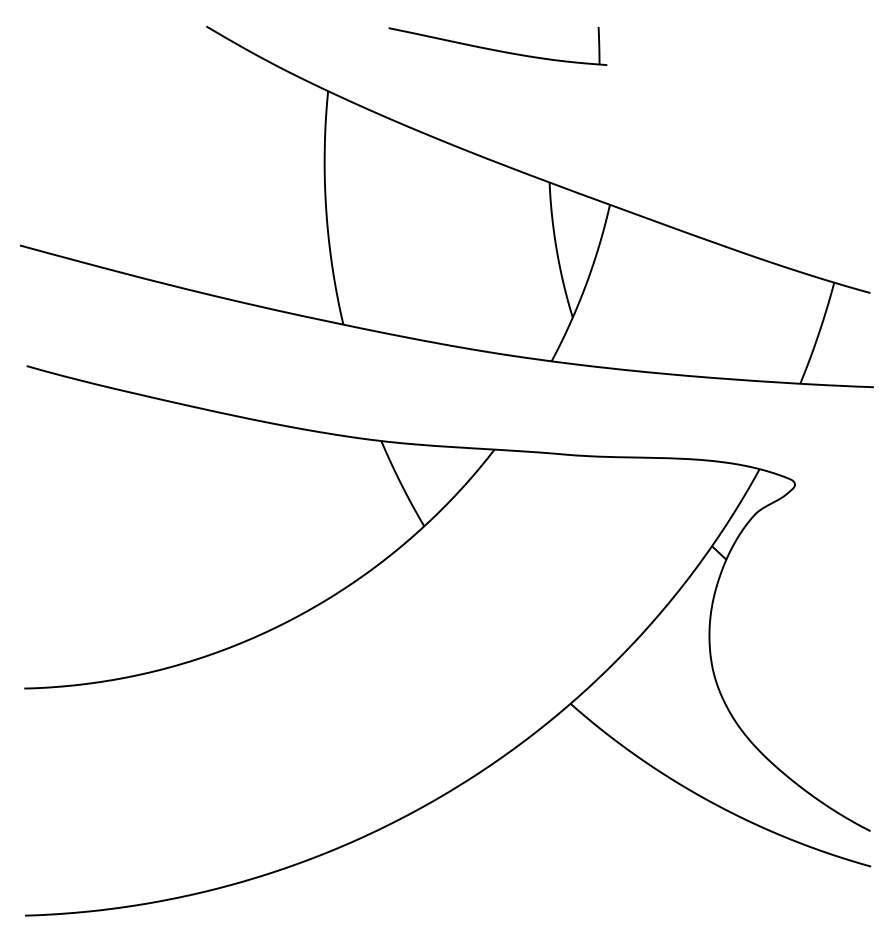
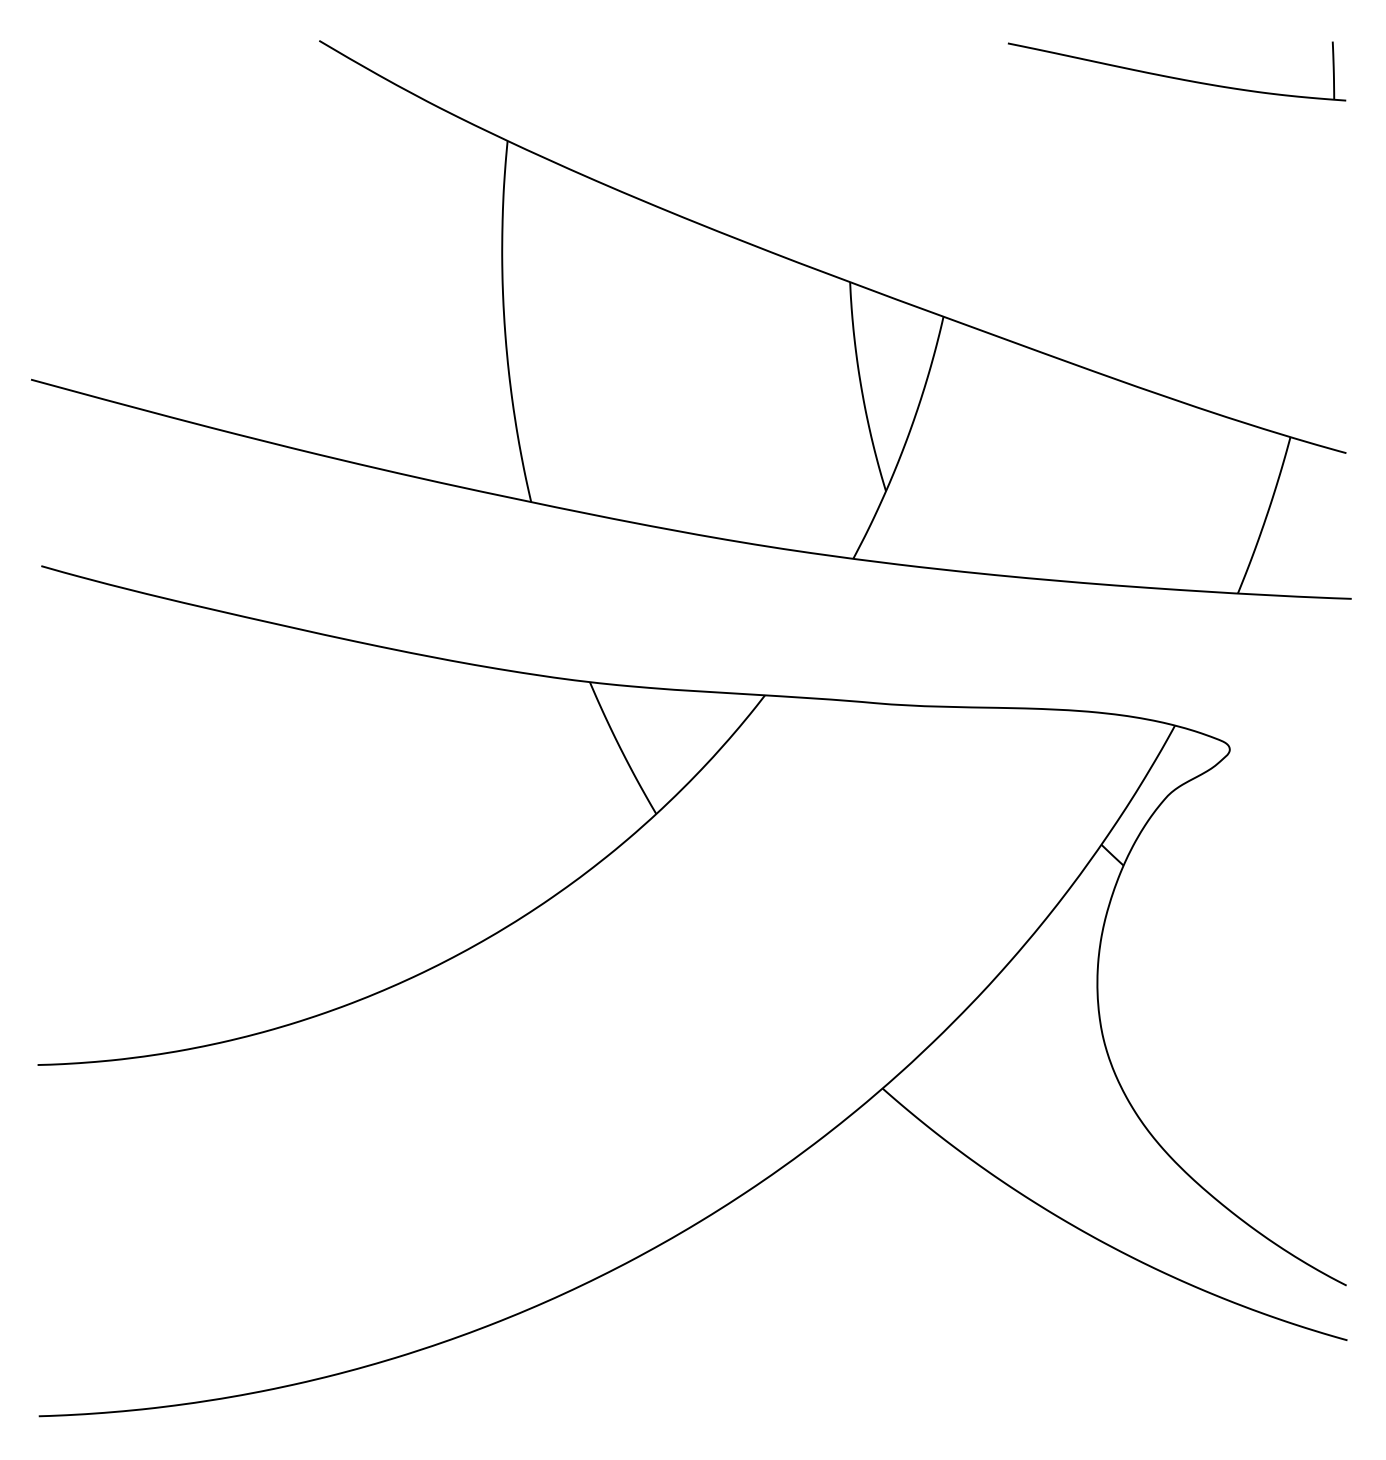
part: (497, 46) -> (1176, 71), moved

